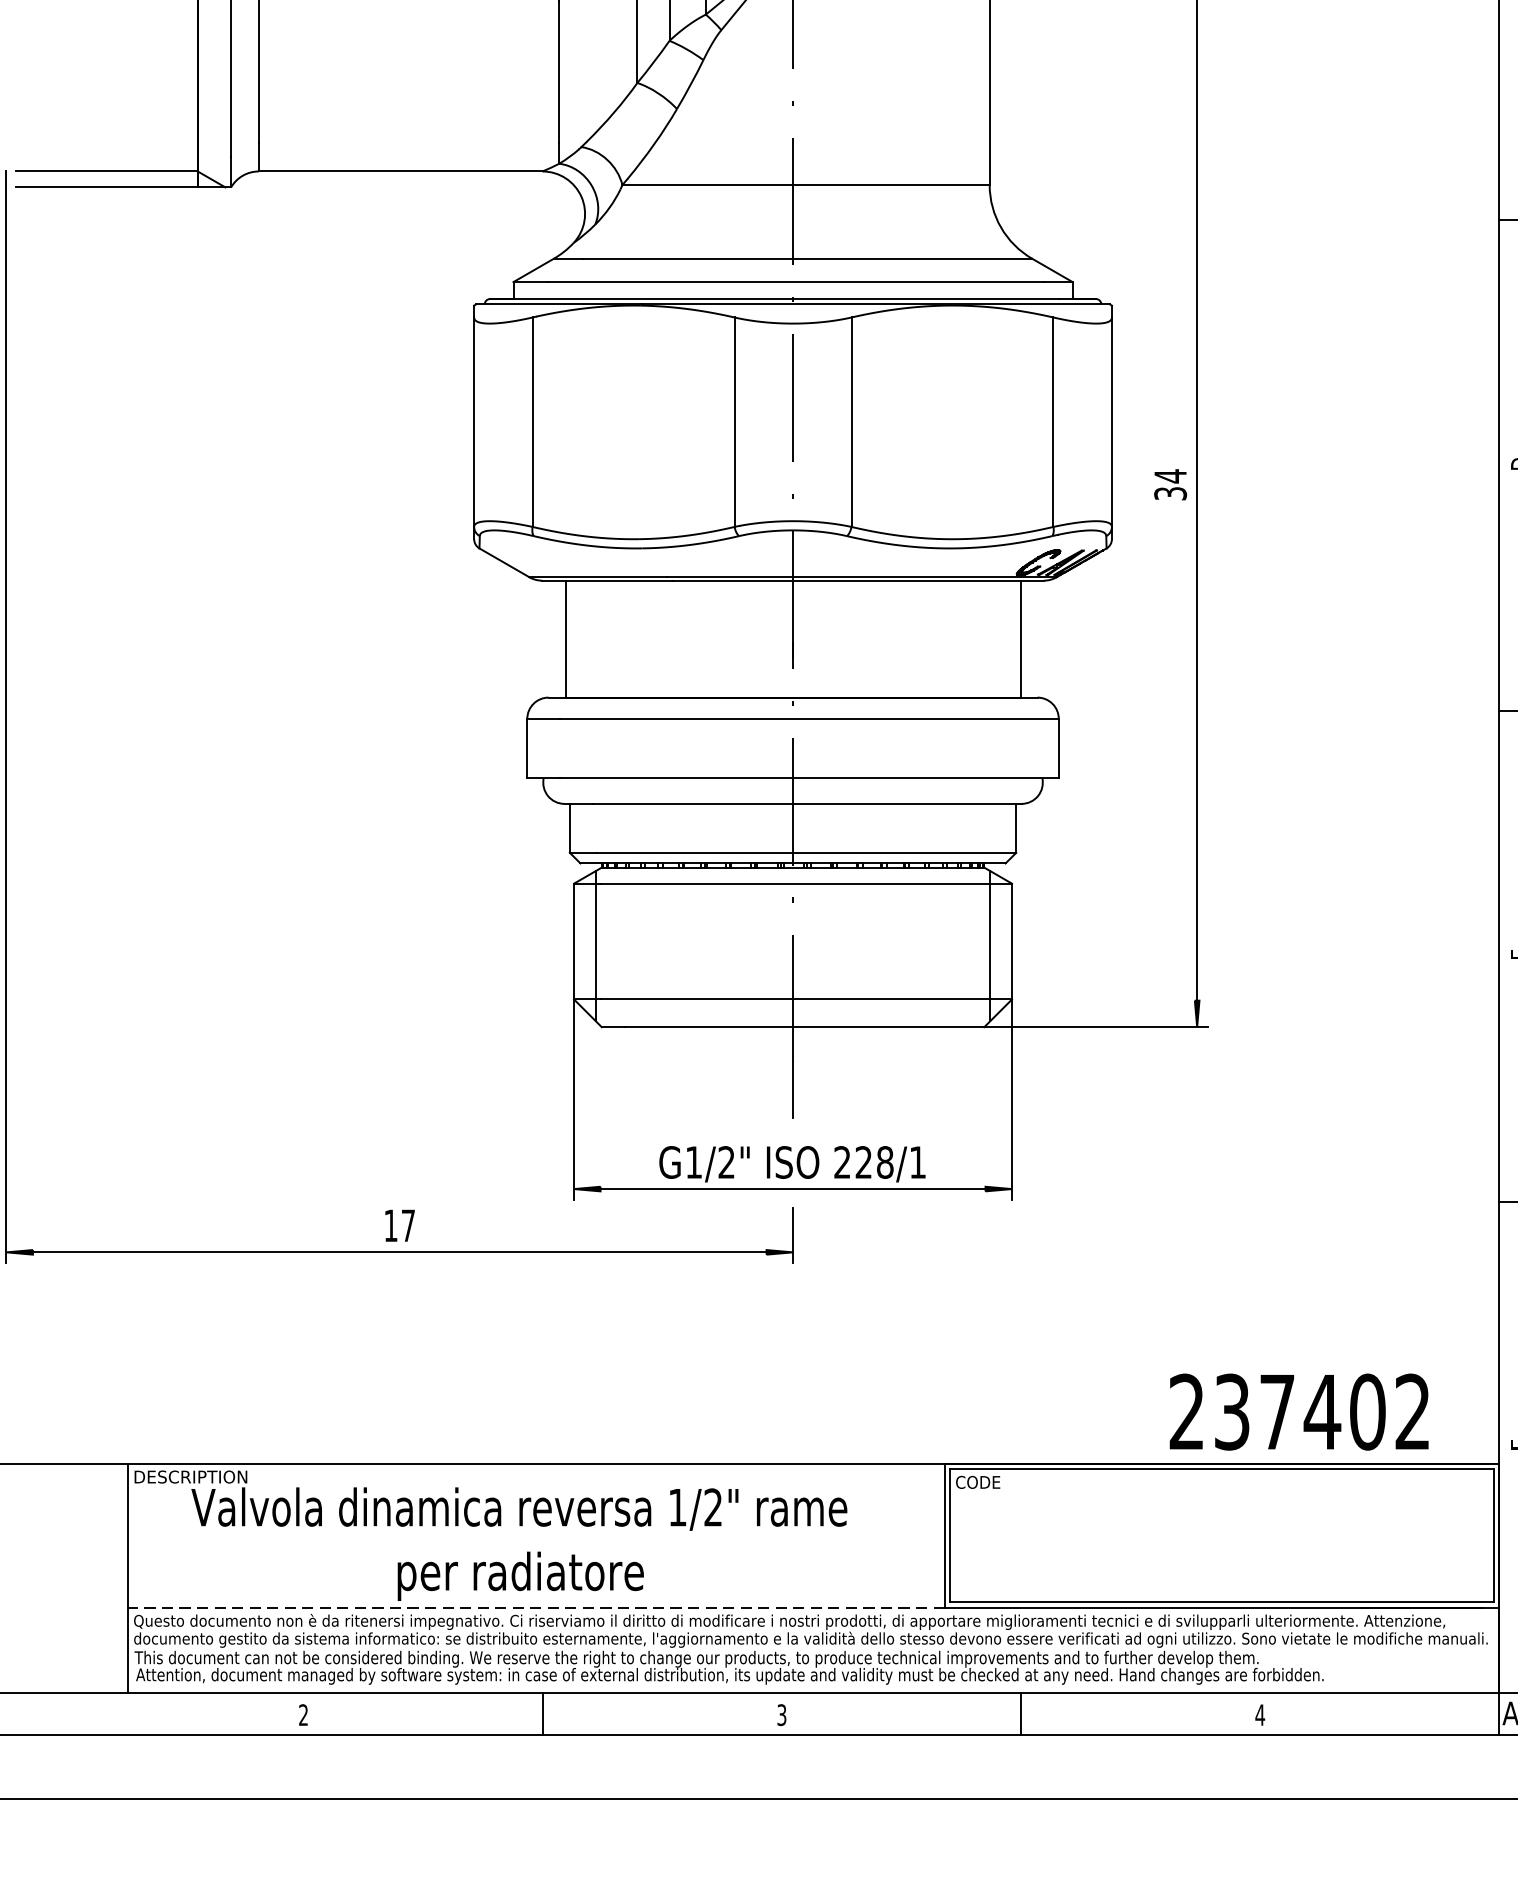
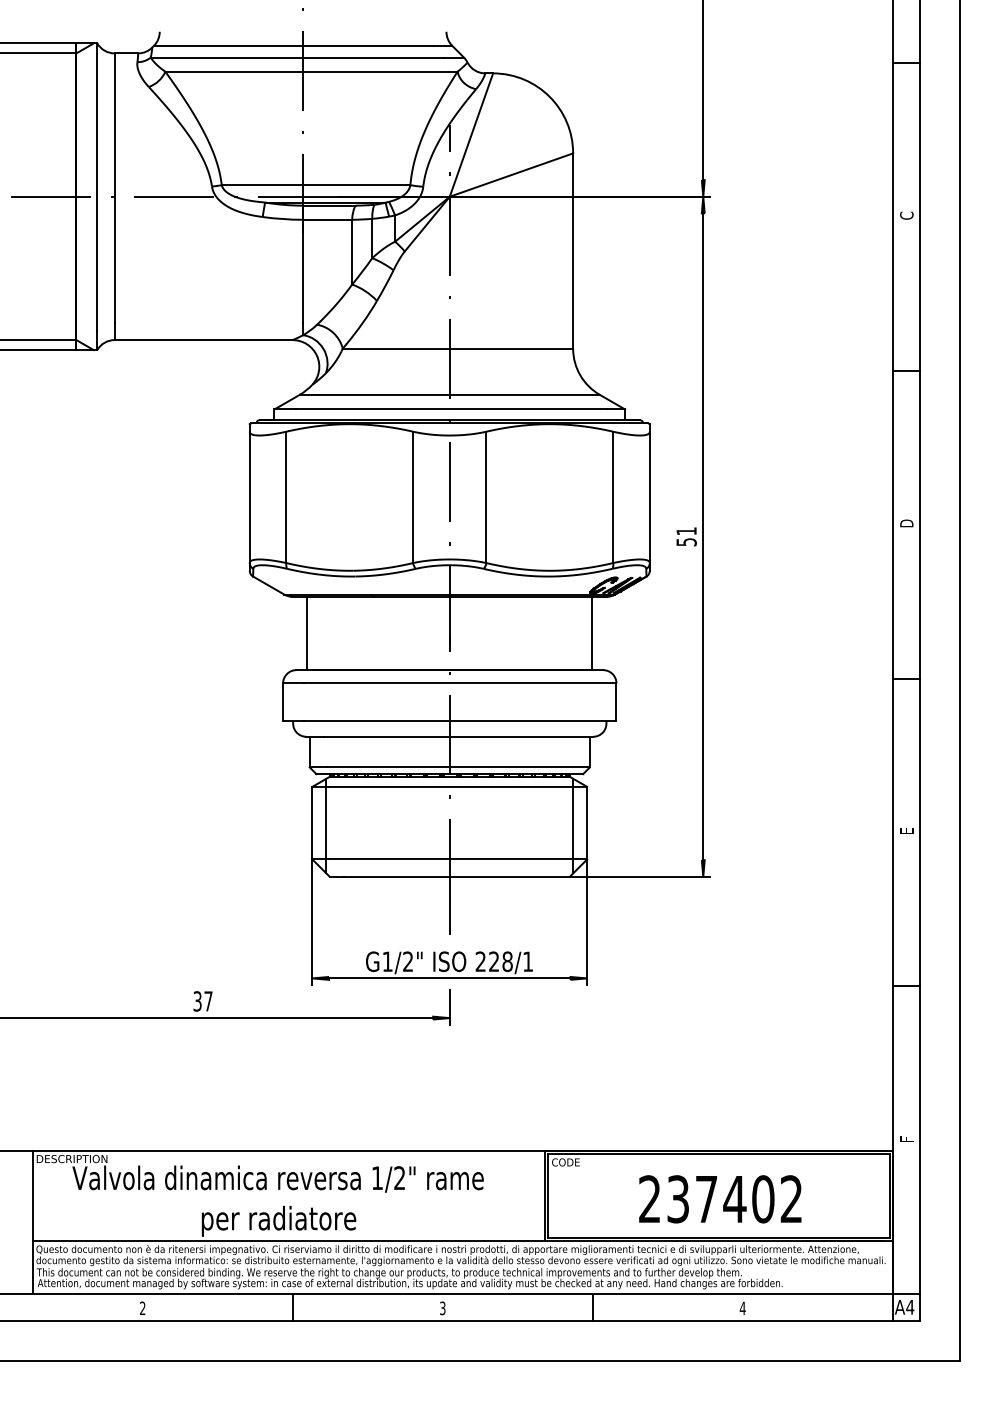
text: (1170, 482) -> (686, 535), 34 -> 51
text: (390, 1225) -> (197, 1001), 17 -> 37
text: (1299, 1412) -> (720, 1199), moved
line: (535, 1606) -> (288, 1240), dashed -> solid

